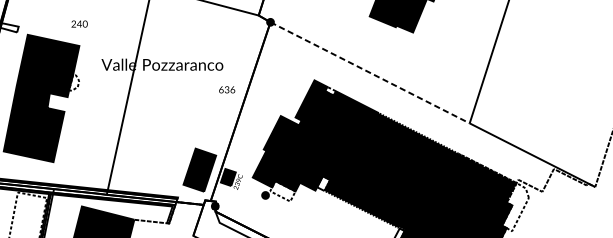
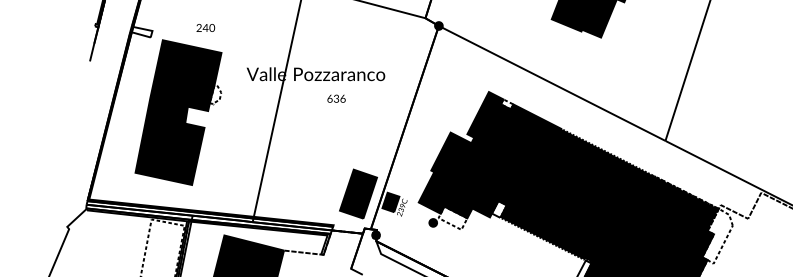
text: (79, 23) -> (205, 27), moved
line: (370, 72) -> (552, 83), dashed -> solid
text: (227, 89) -> (336, 98), moved

